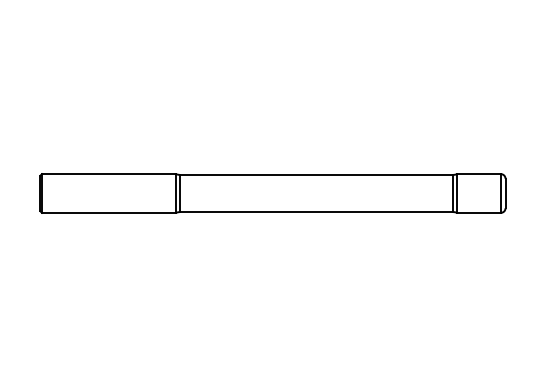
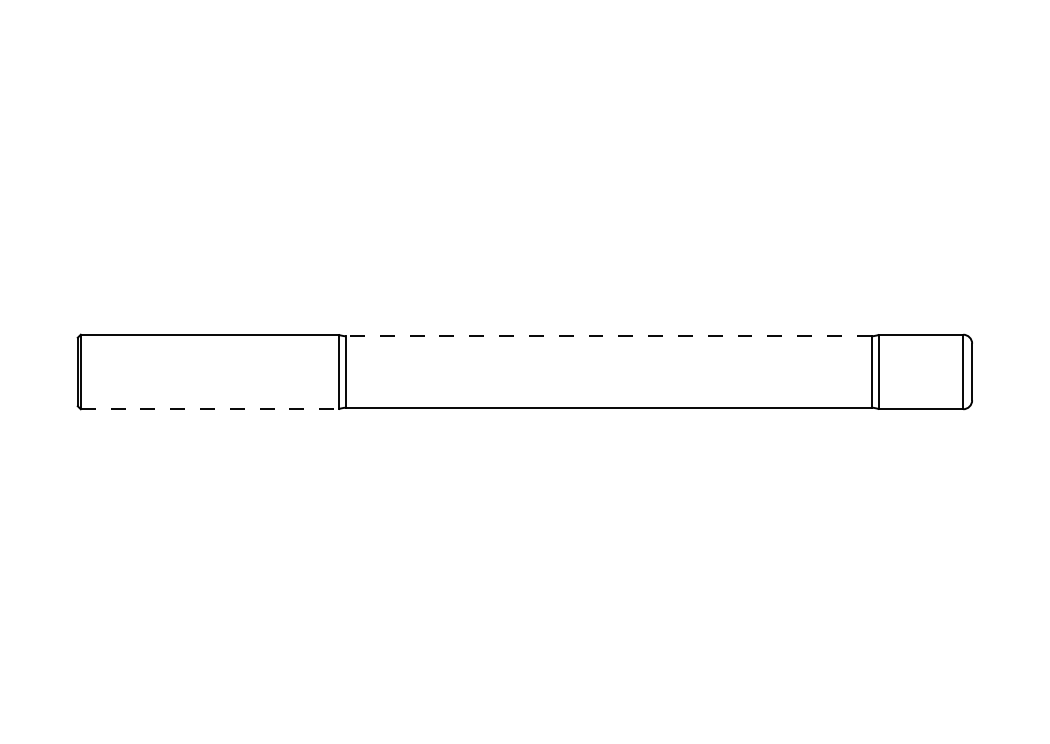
line: (316, 174) -> (608, 335), solid -> dashed
line: (109, 212) -> (210, 408), solid -> dashed

